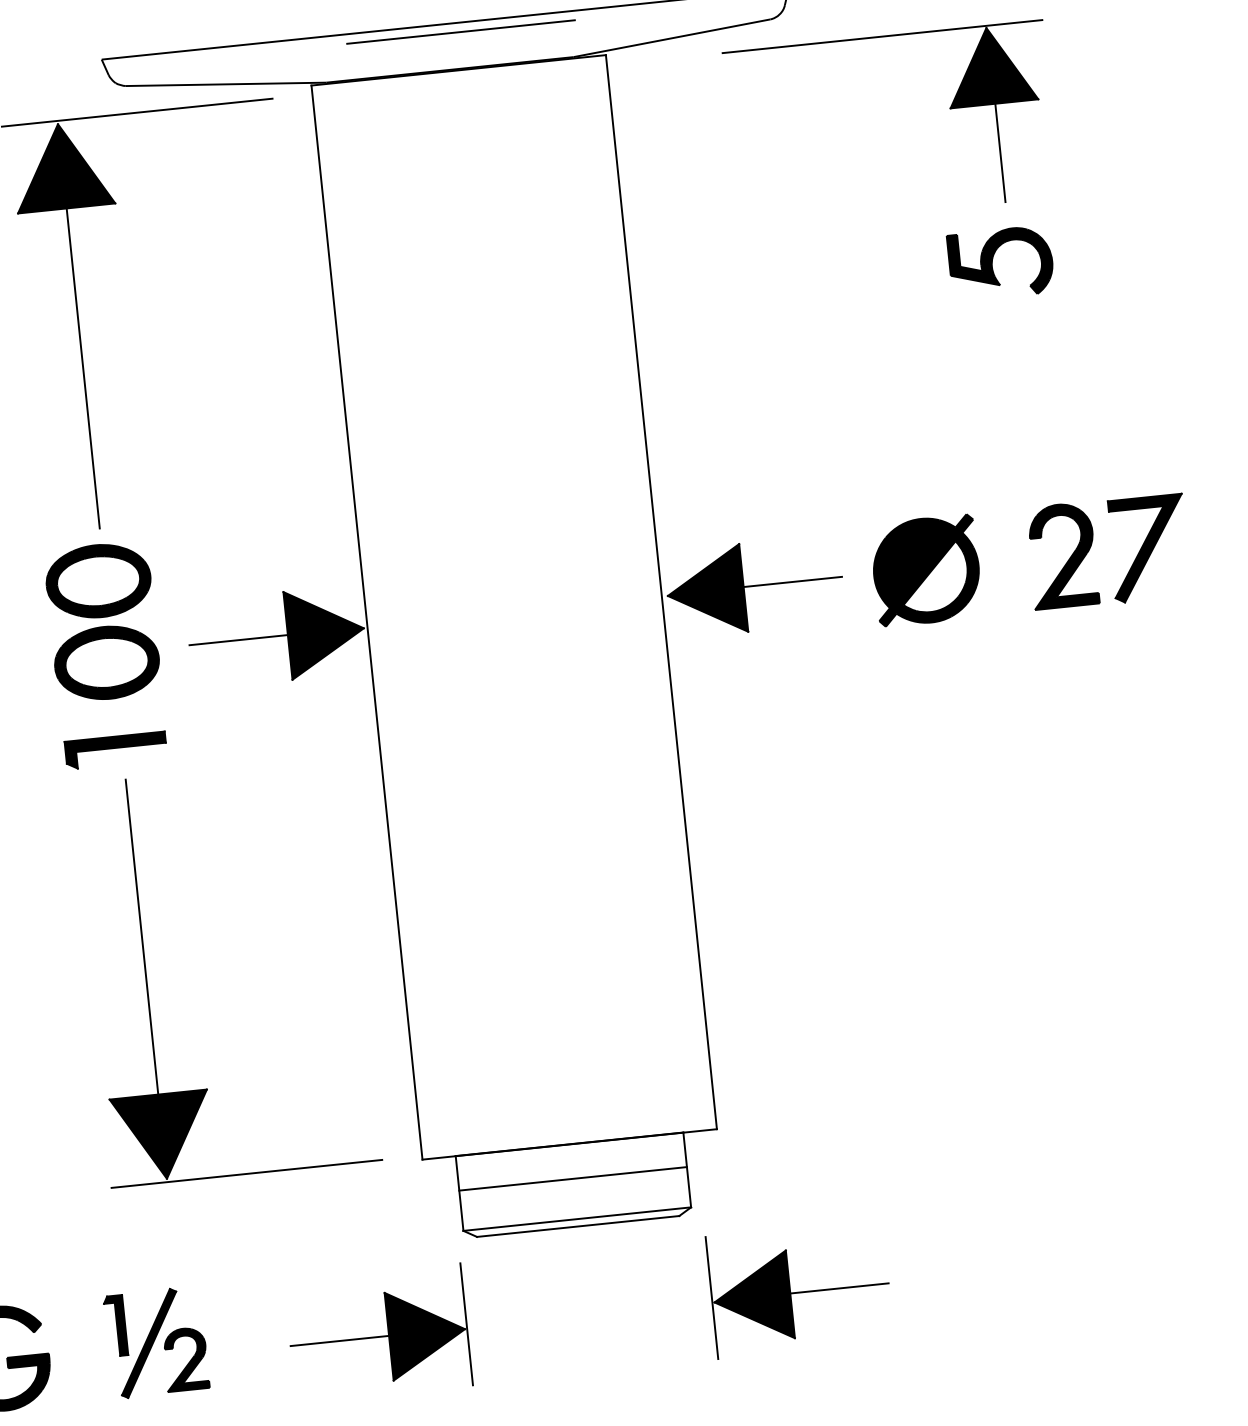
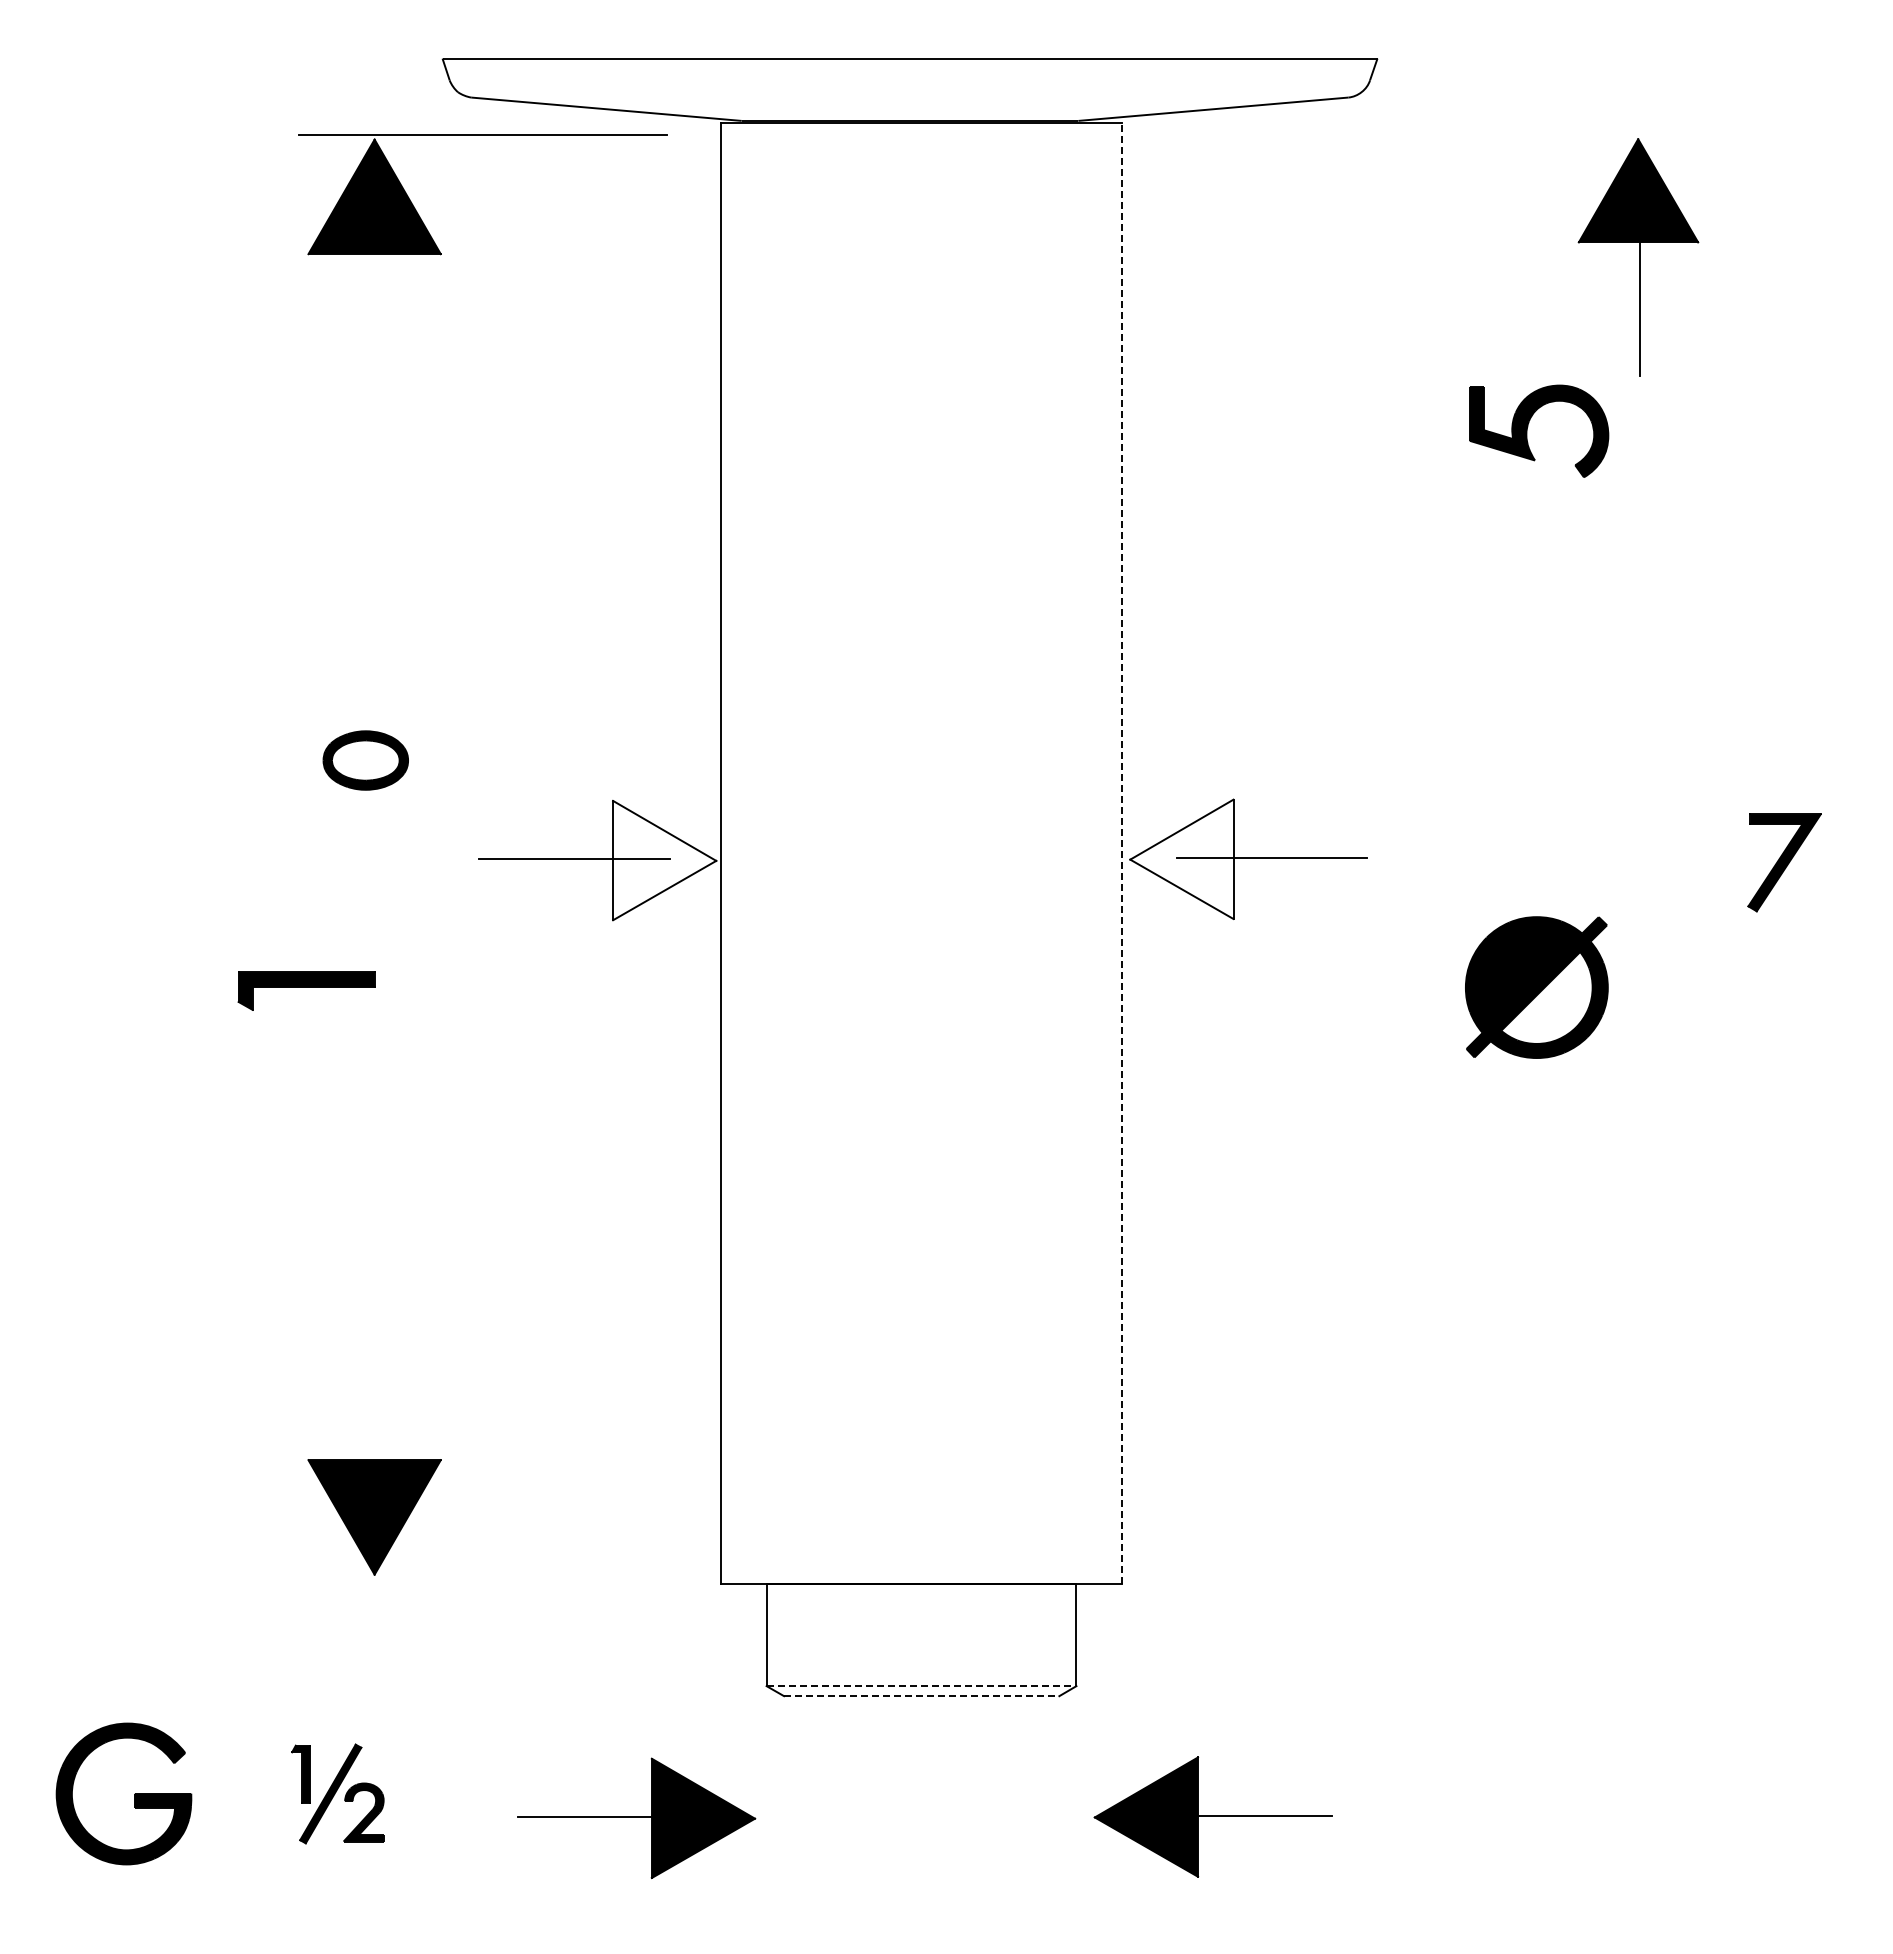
line: (461, 32) -> (930, 71), removed
line: (882, 36) -> (1496, 136), removed
part: (992, 261) -> (1528, 427), moved
line: (81, 357) -> (374, 456), removed
part: (1148, 548) -> (1784, 862), size x0.7
part: (1068, 559) -> (1674, 866), removed
part: (926, 570) -> (1536, 987), moved
part: (98, 581) -> (365, 760), size x0.6
fill: (705, 591) -> (1181, 859), removed
line: (661, 592) -> (1122, 853), solid -> dashed
fill: (325, 631) -> (664, 860), removed
part: (106, 662) -> (365, 871), removed
part: (115, 750) -> (306, 990), moved
line: (143, 947) -> (374, 1260), removed
line: (246, 1174) -> (482, 1579), removed
line: (573, 1178) -> (921, 1631), removed
line: (577, 1219) -> (921, 1686), solid -> dashed
line: (578, 1226) -> (921, 1696), solid -> dashed
line: (711, 1298) -> (1091, 1811), removed
line: (466, 1324) -> (757, 1812), removed
part: (156, 1342) -> (337, 1793), size x0.7

